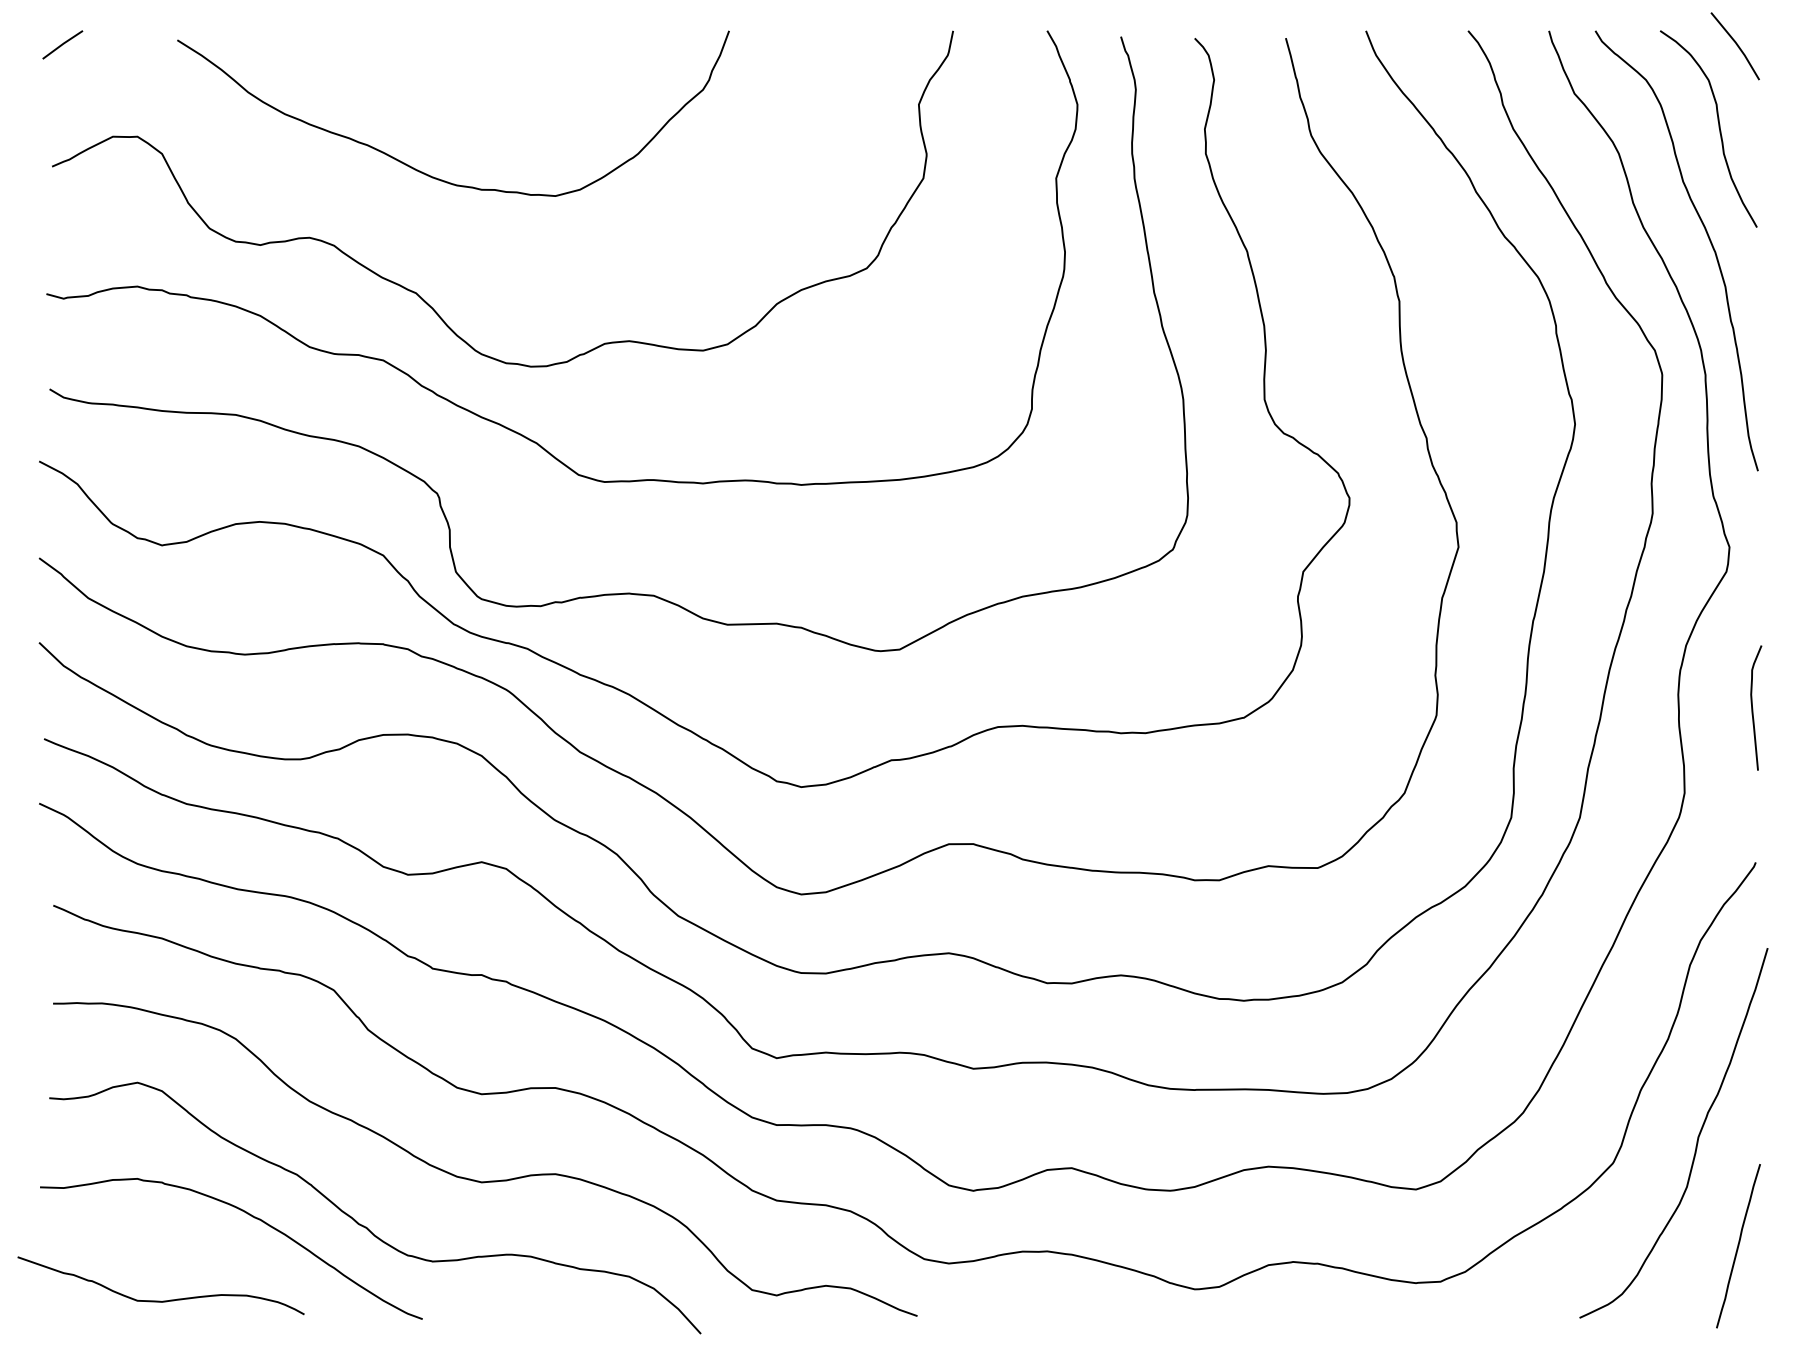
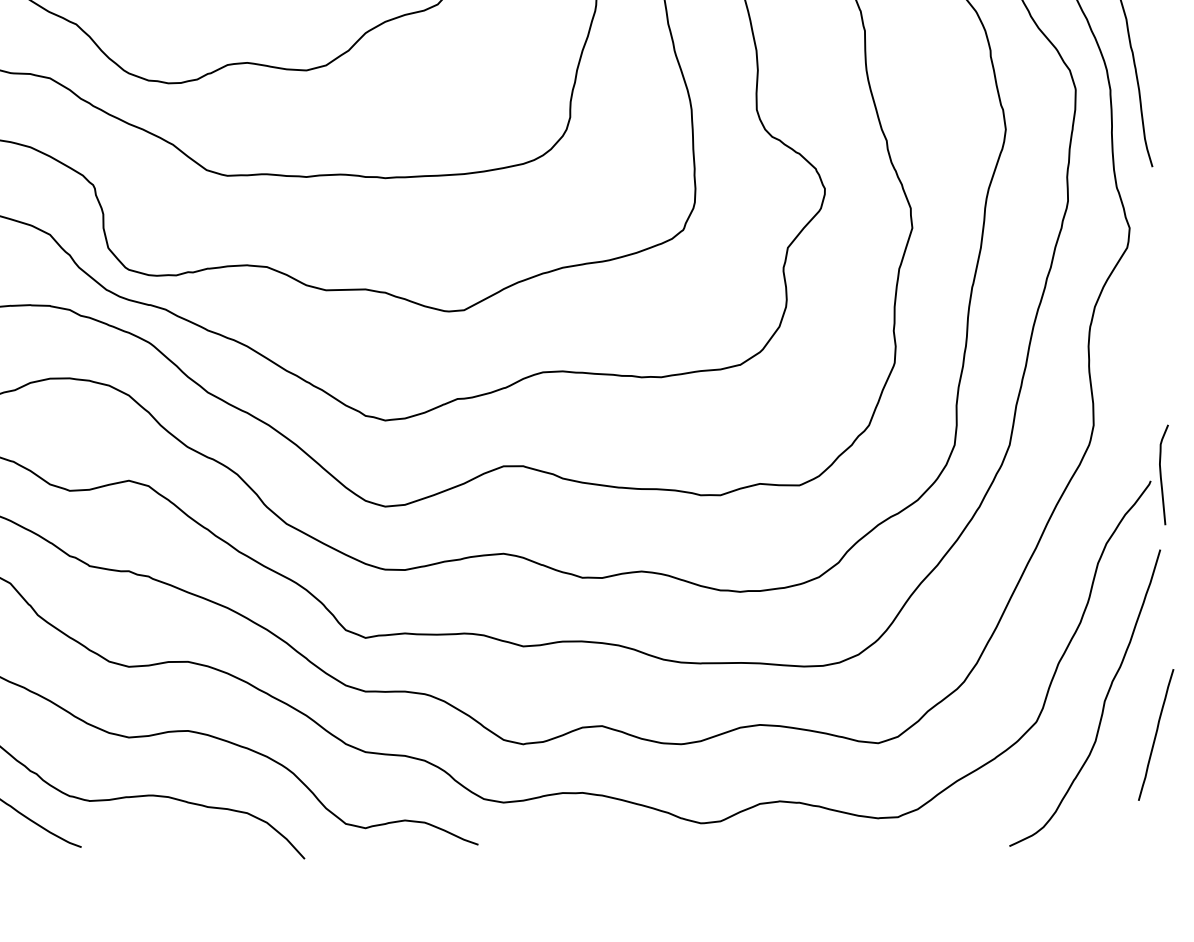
curve: (1753, 708) -> (1161, 475), moved
curve: (1738, 1246) -> (1156, 735), moved

